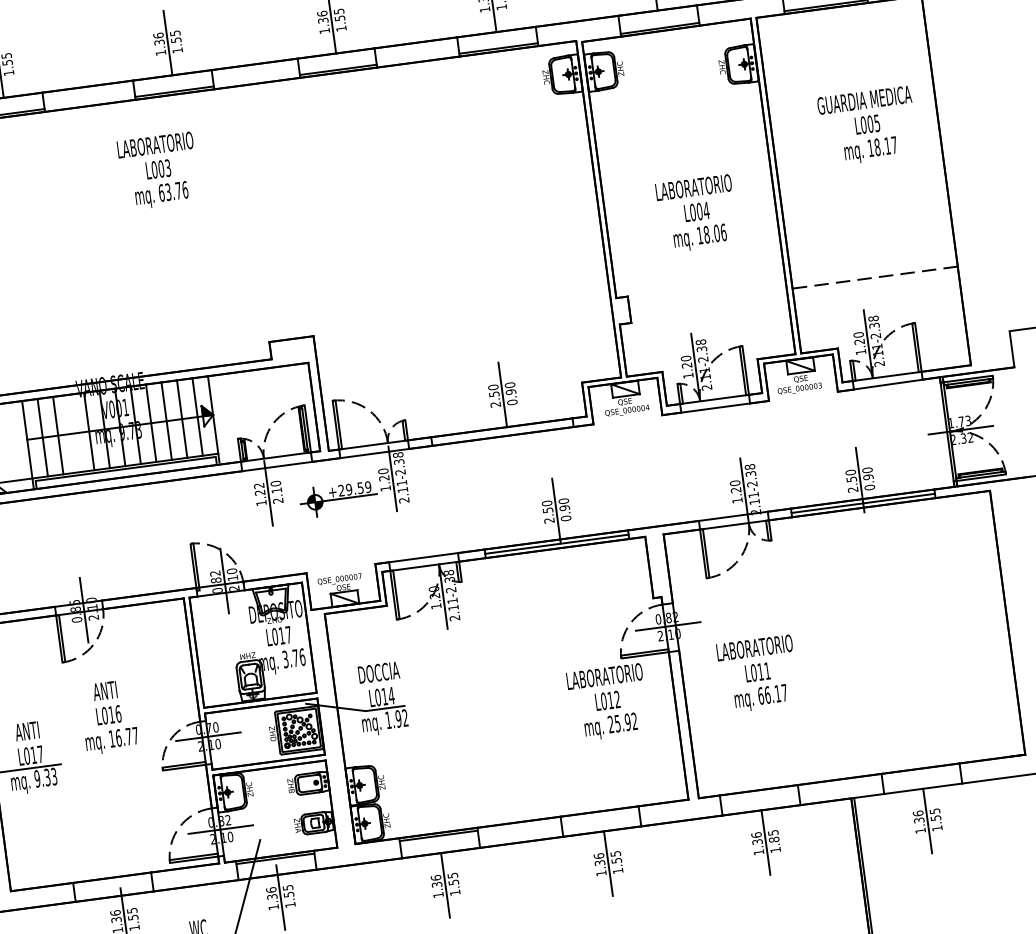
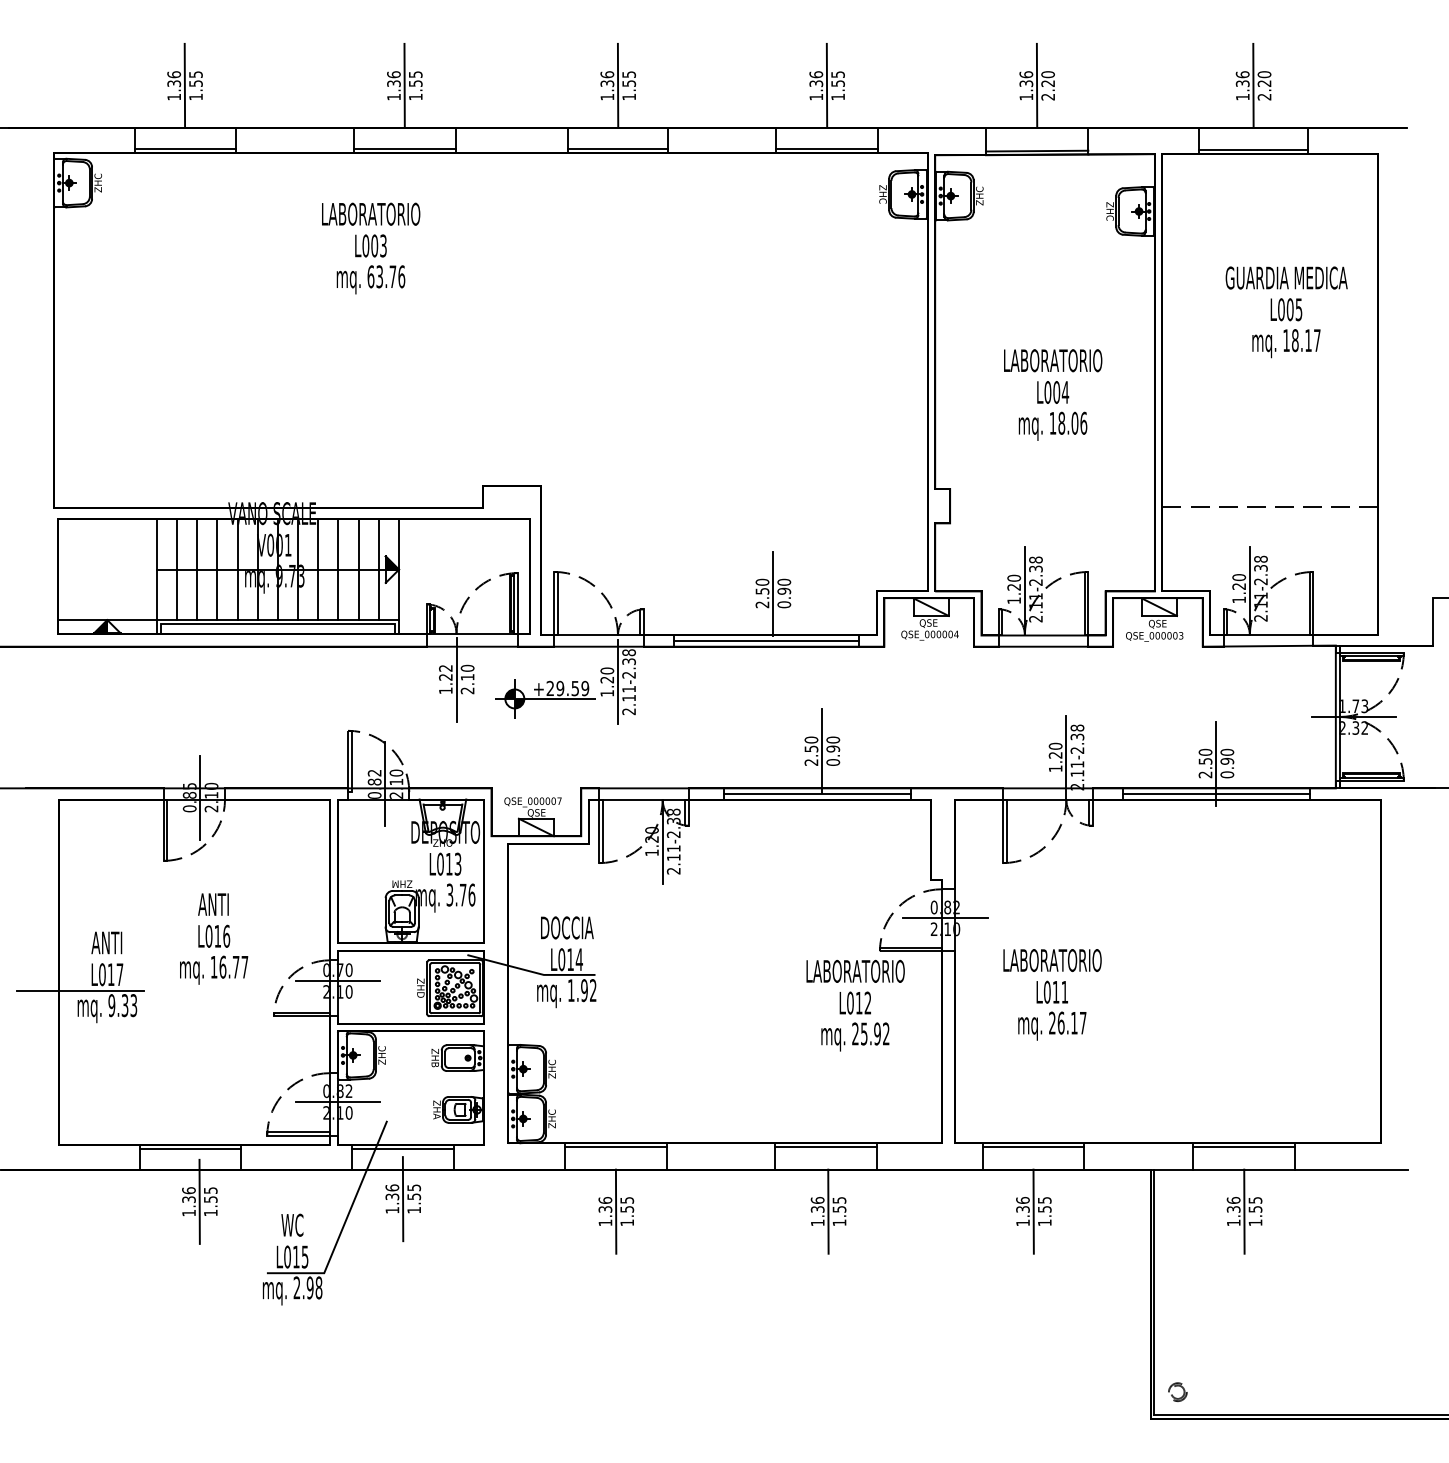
line: (502, 432) -> (766, 641), added
line: (73, 433) -> (217, 569), added
text: (288, 634) -> (457, 863), L017 -> L013
text: (761, 695) -> (1052, 1022), 66.17 -> 26.17
line: (921, 771) -> (1244, 1147), added
line: (759, 793) -> (1033, 1147), added
line: (599, 814) -> (825, 1147), added
text: (773, 839) -> (1044, 1208), 1.85 -> 1.55
line: (112, 880) -> (190, 1148), added

